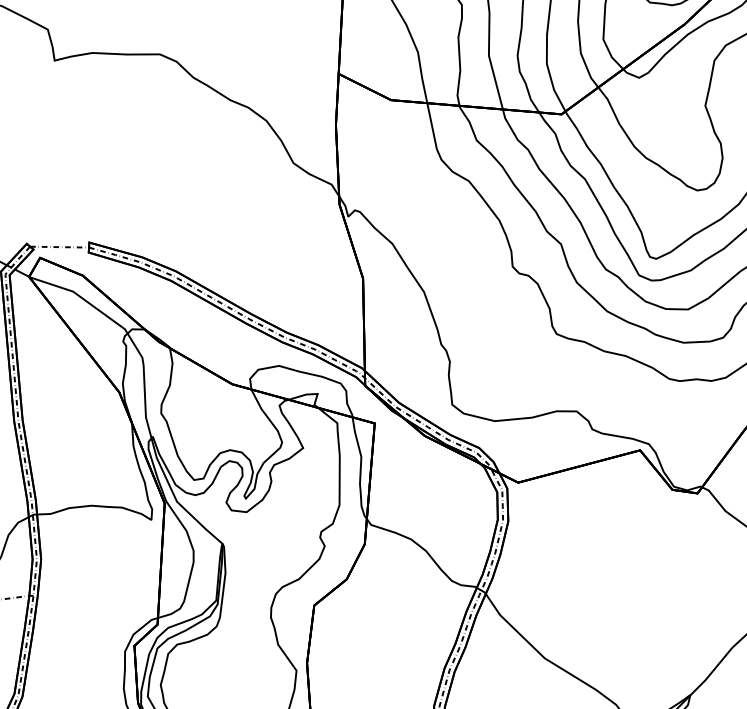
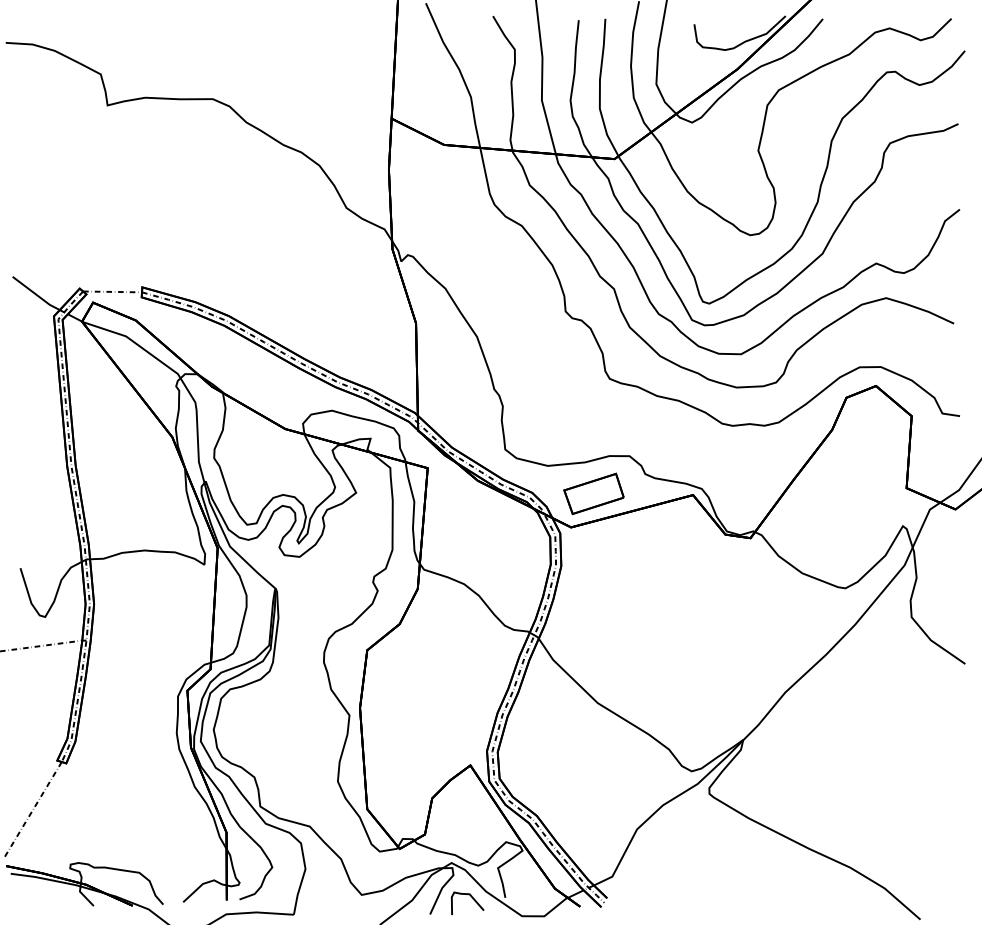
part: (540, 448) -> (593, 493), added

